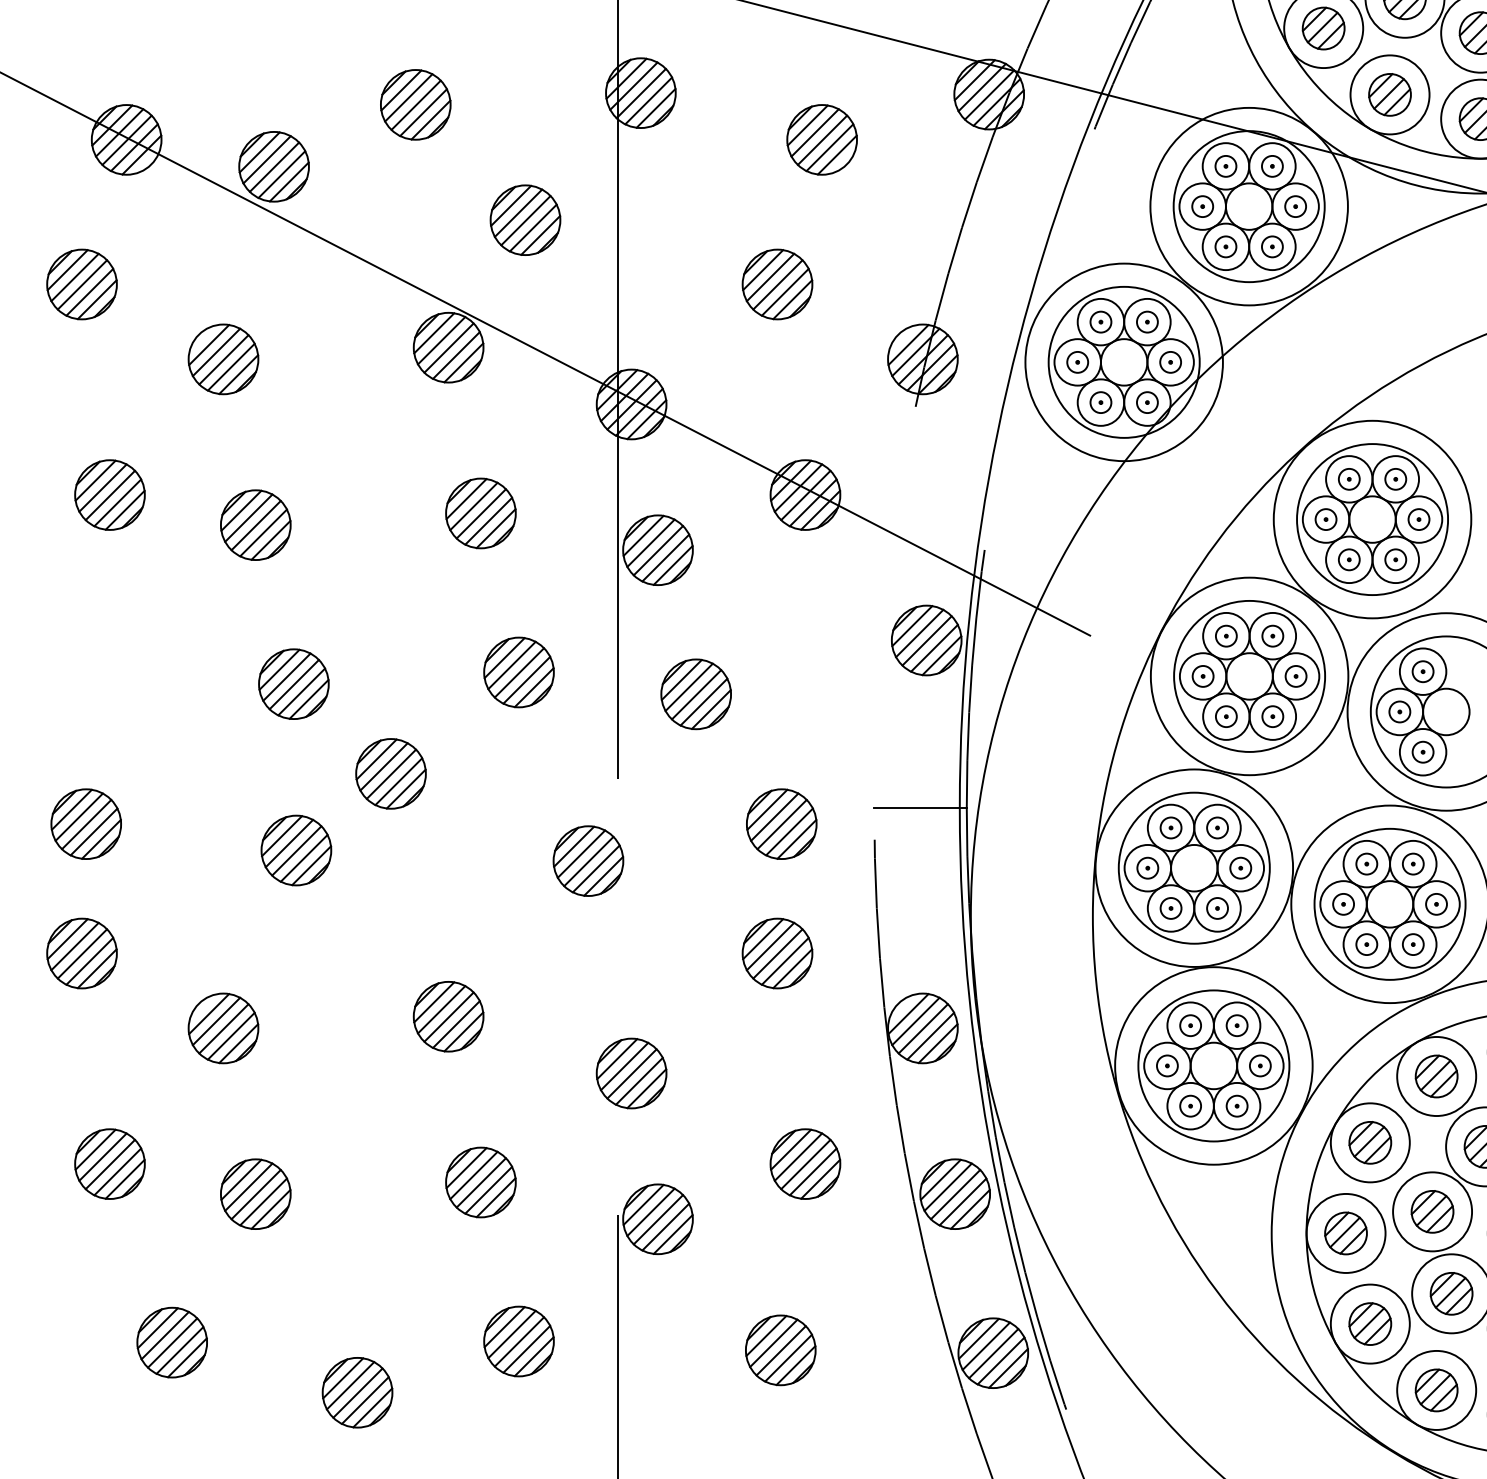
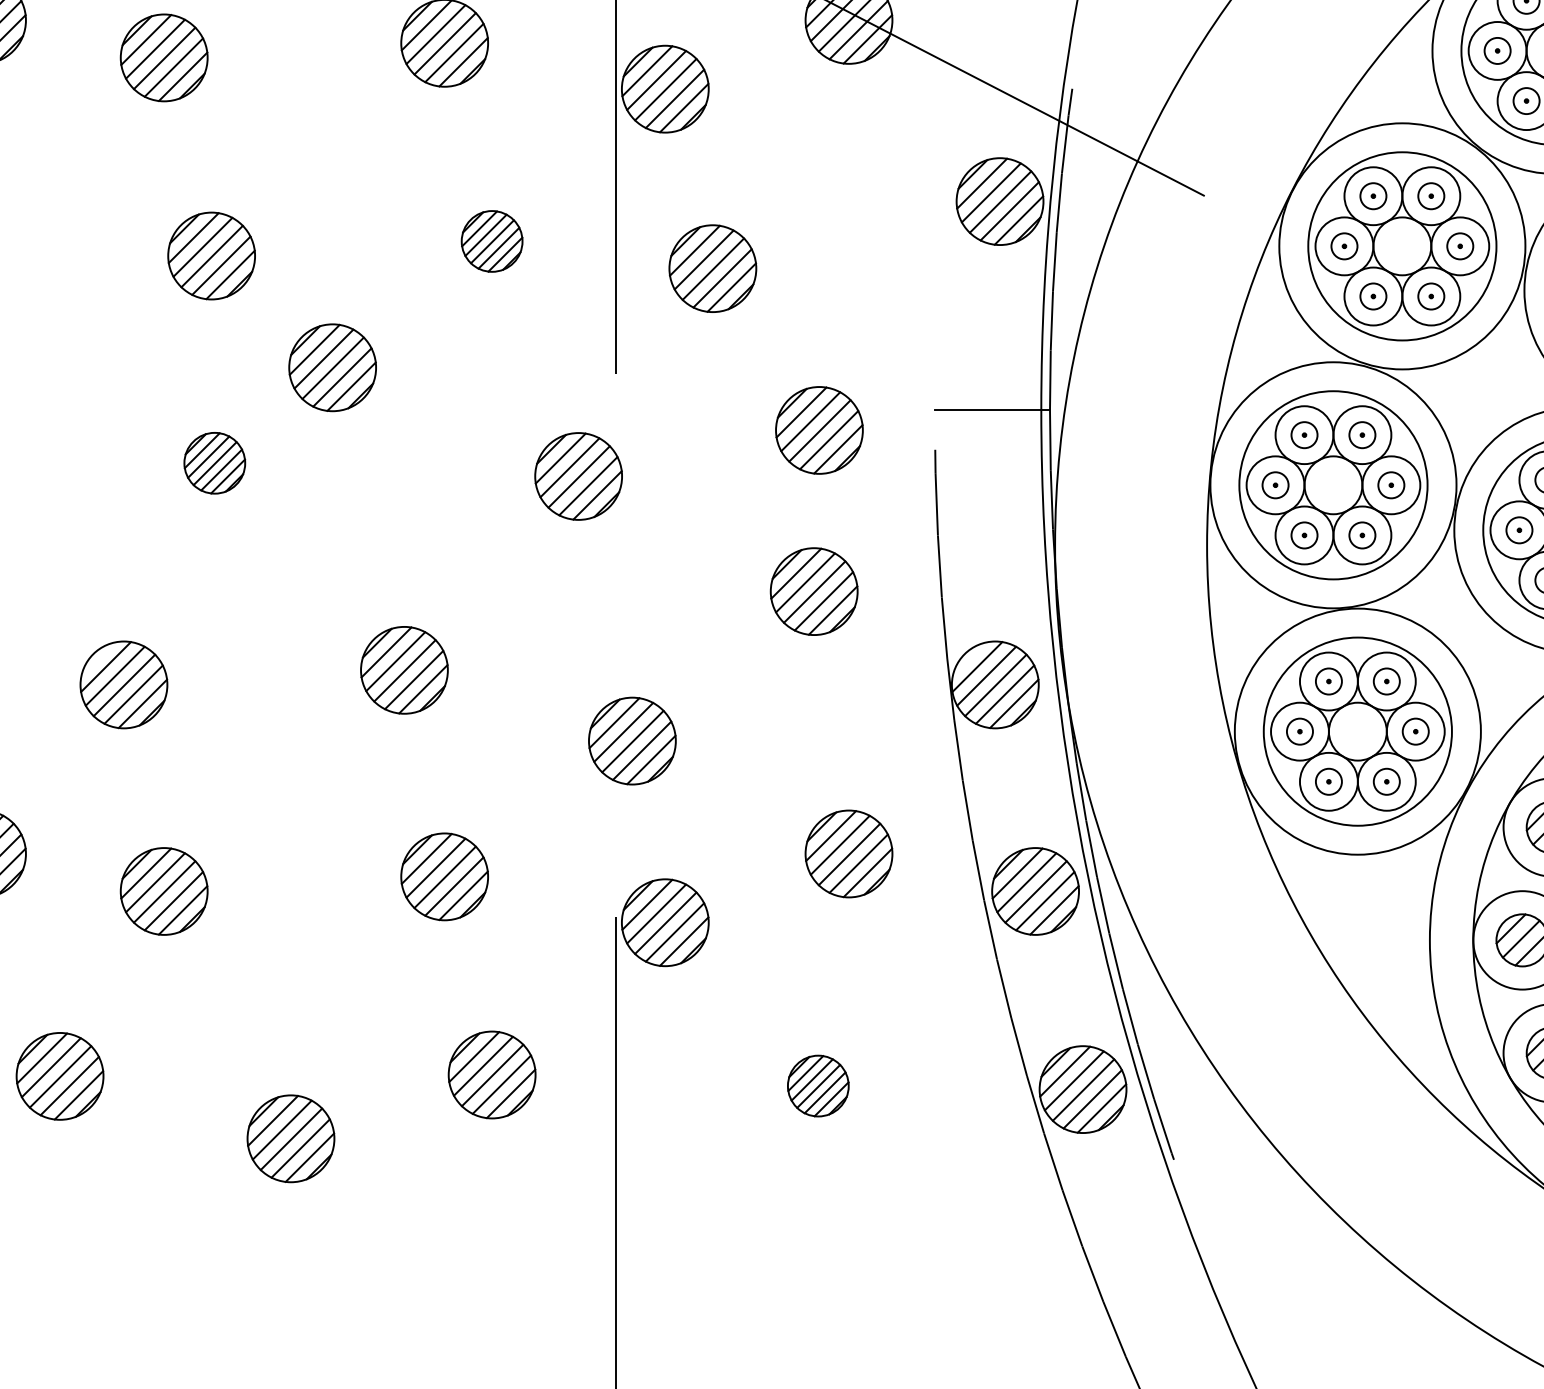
part: (518, 672) -> (491, 241), size x0.7
part: (296, 850) -> (214, 463), size x0.7
part: (780, 1350) -> (817, 1086), size x0.7

